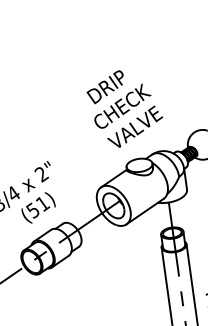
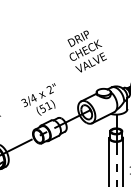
text: (123, 108) -> (86, 51), moved

